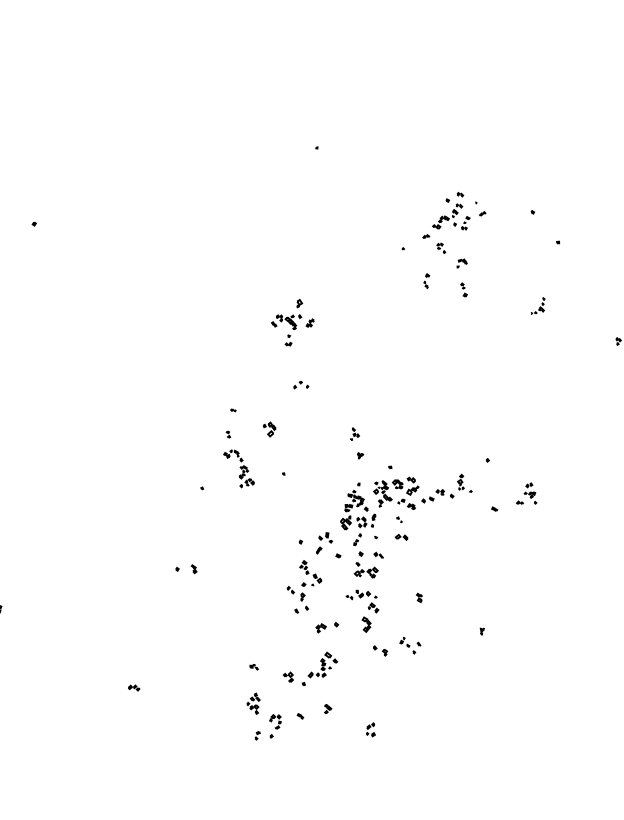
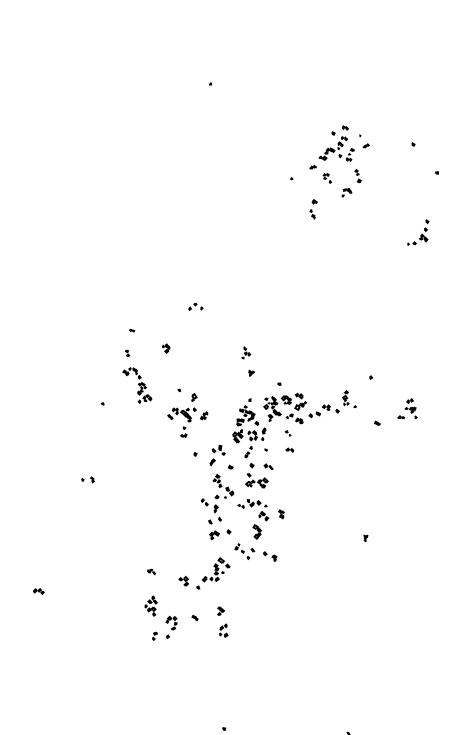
part: (426, 280) -> (313, 208), size x1.43
part: (463, 289) -> (357, 175), moved
part: (537, 305) -> (417, 232), size x1.67
part: (292, 322) -> (187, 415), moved
part: (269, 429) -> (165, 348), size x0.62
part: (400, 537) -> (289, 450), size x0.62
part: (186, 569) -> (88, 480), size x0.62
part: (304, 586) -> (217, 498), moved
part: (419, 597) -> (281, 513), moved
part: (410, 645) -> (244, 551), moved
part: (370, 729) -> (223, 630), moved

